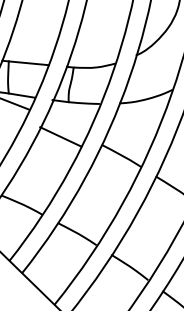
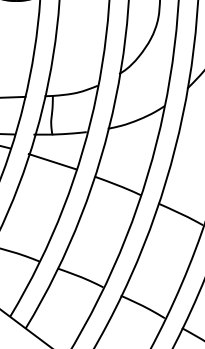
line: (60, 136) -> (52, 161), moved

